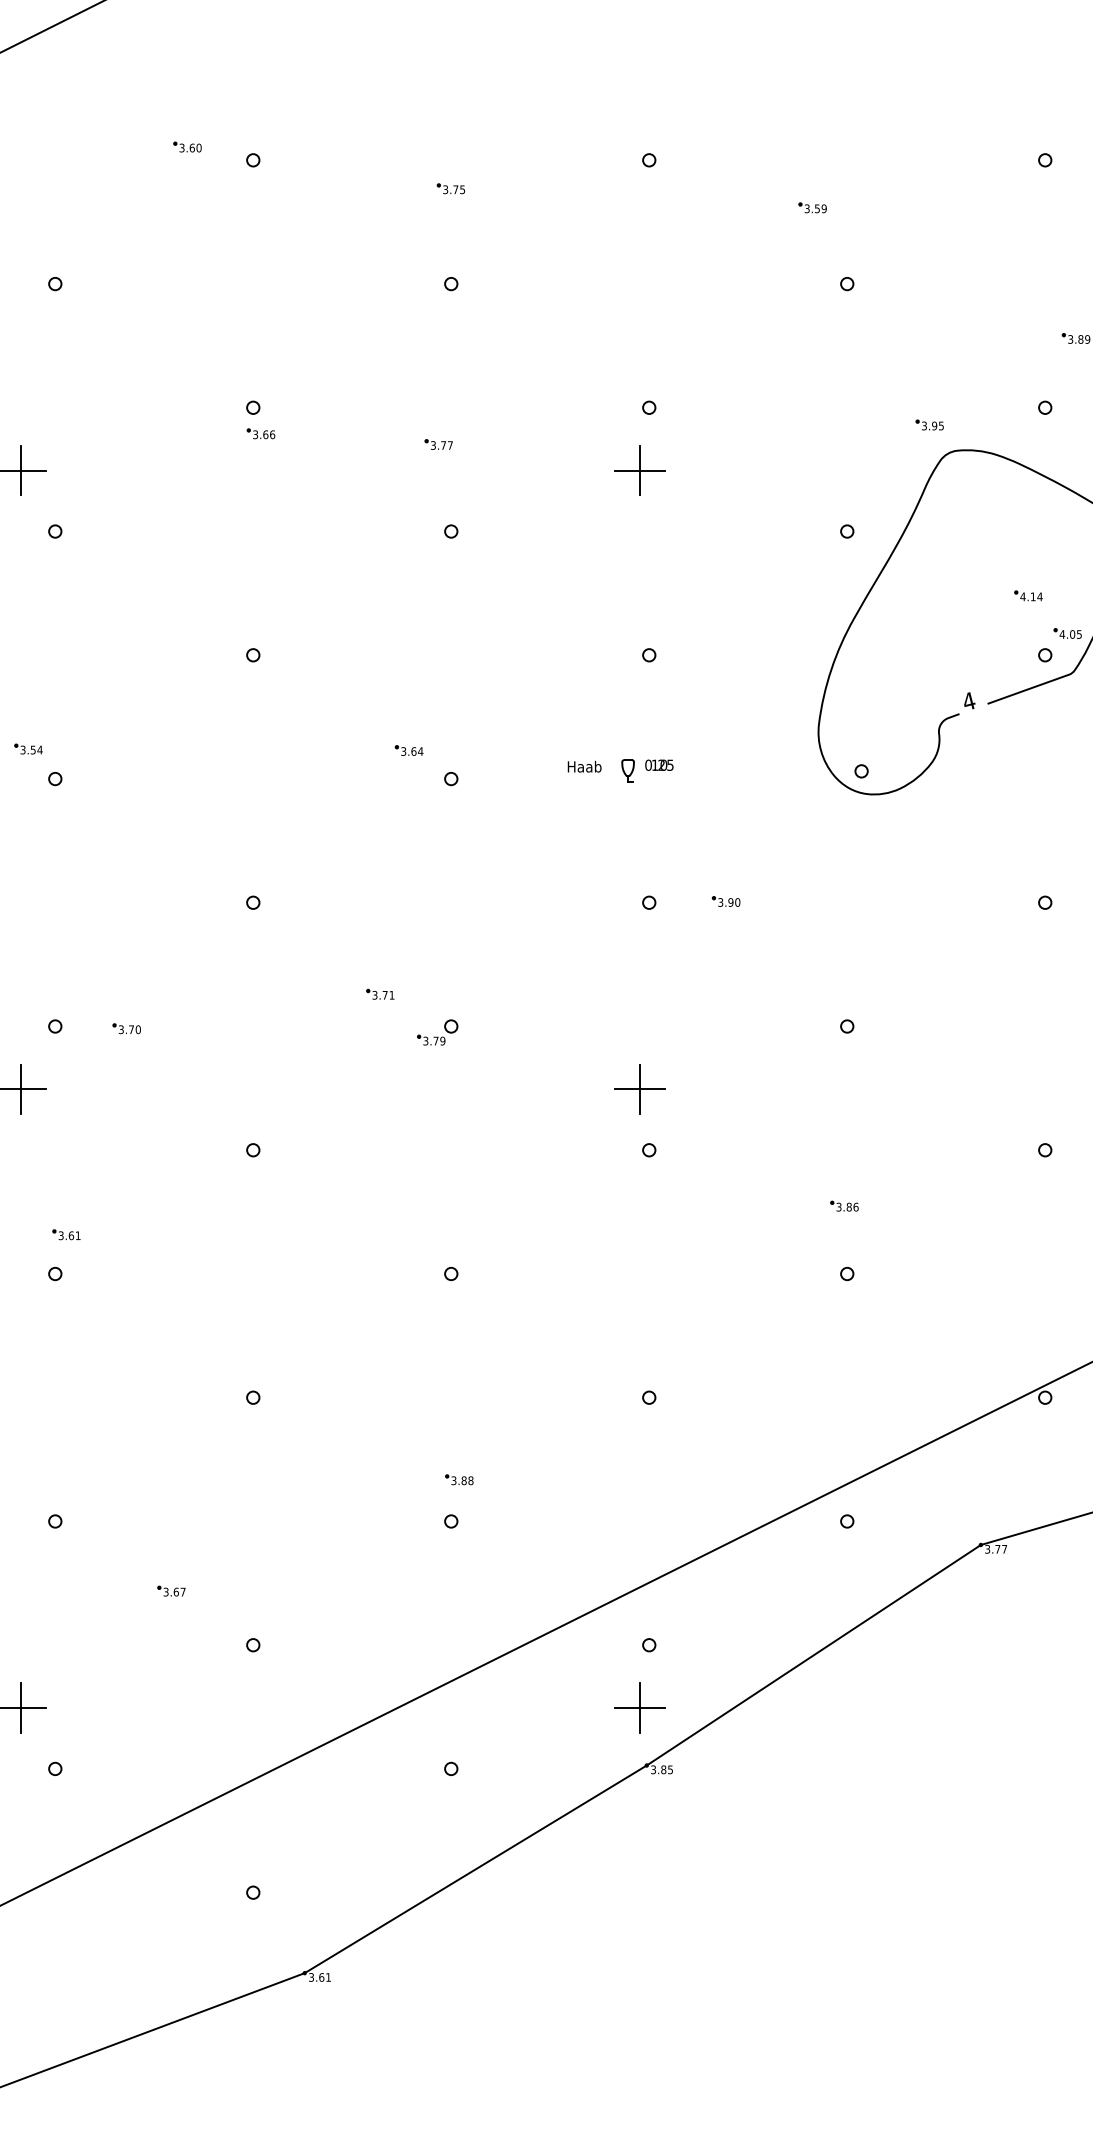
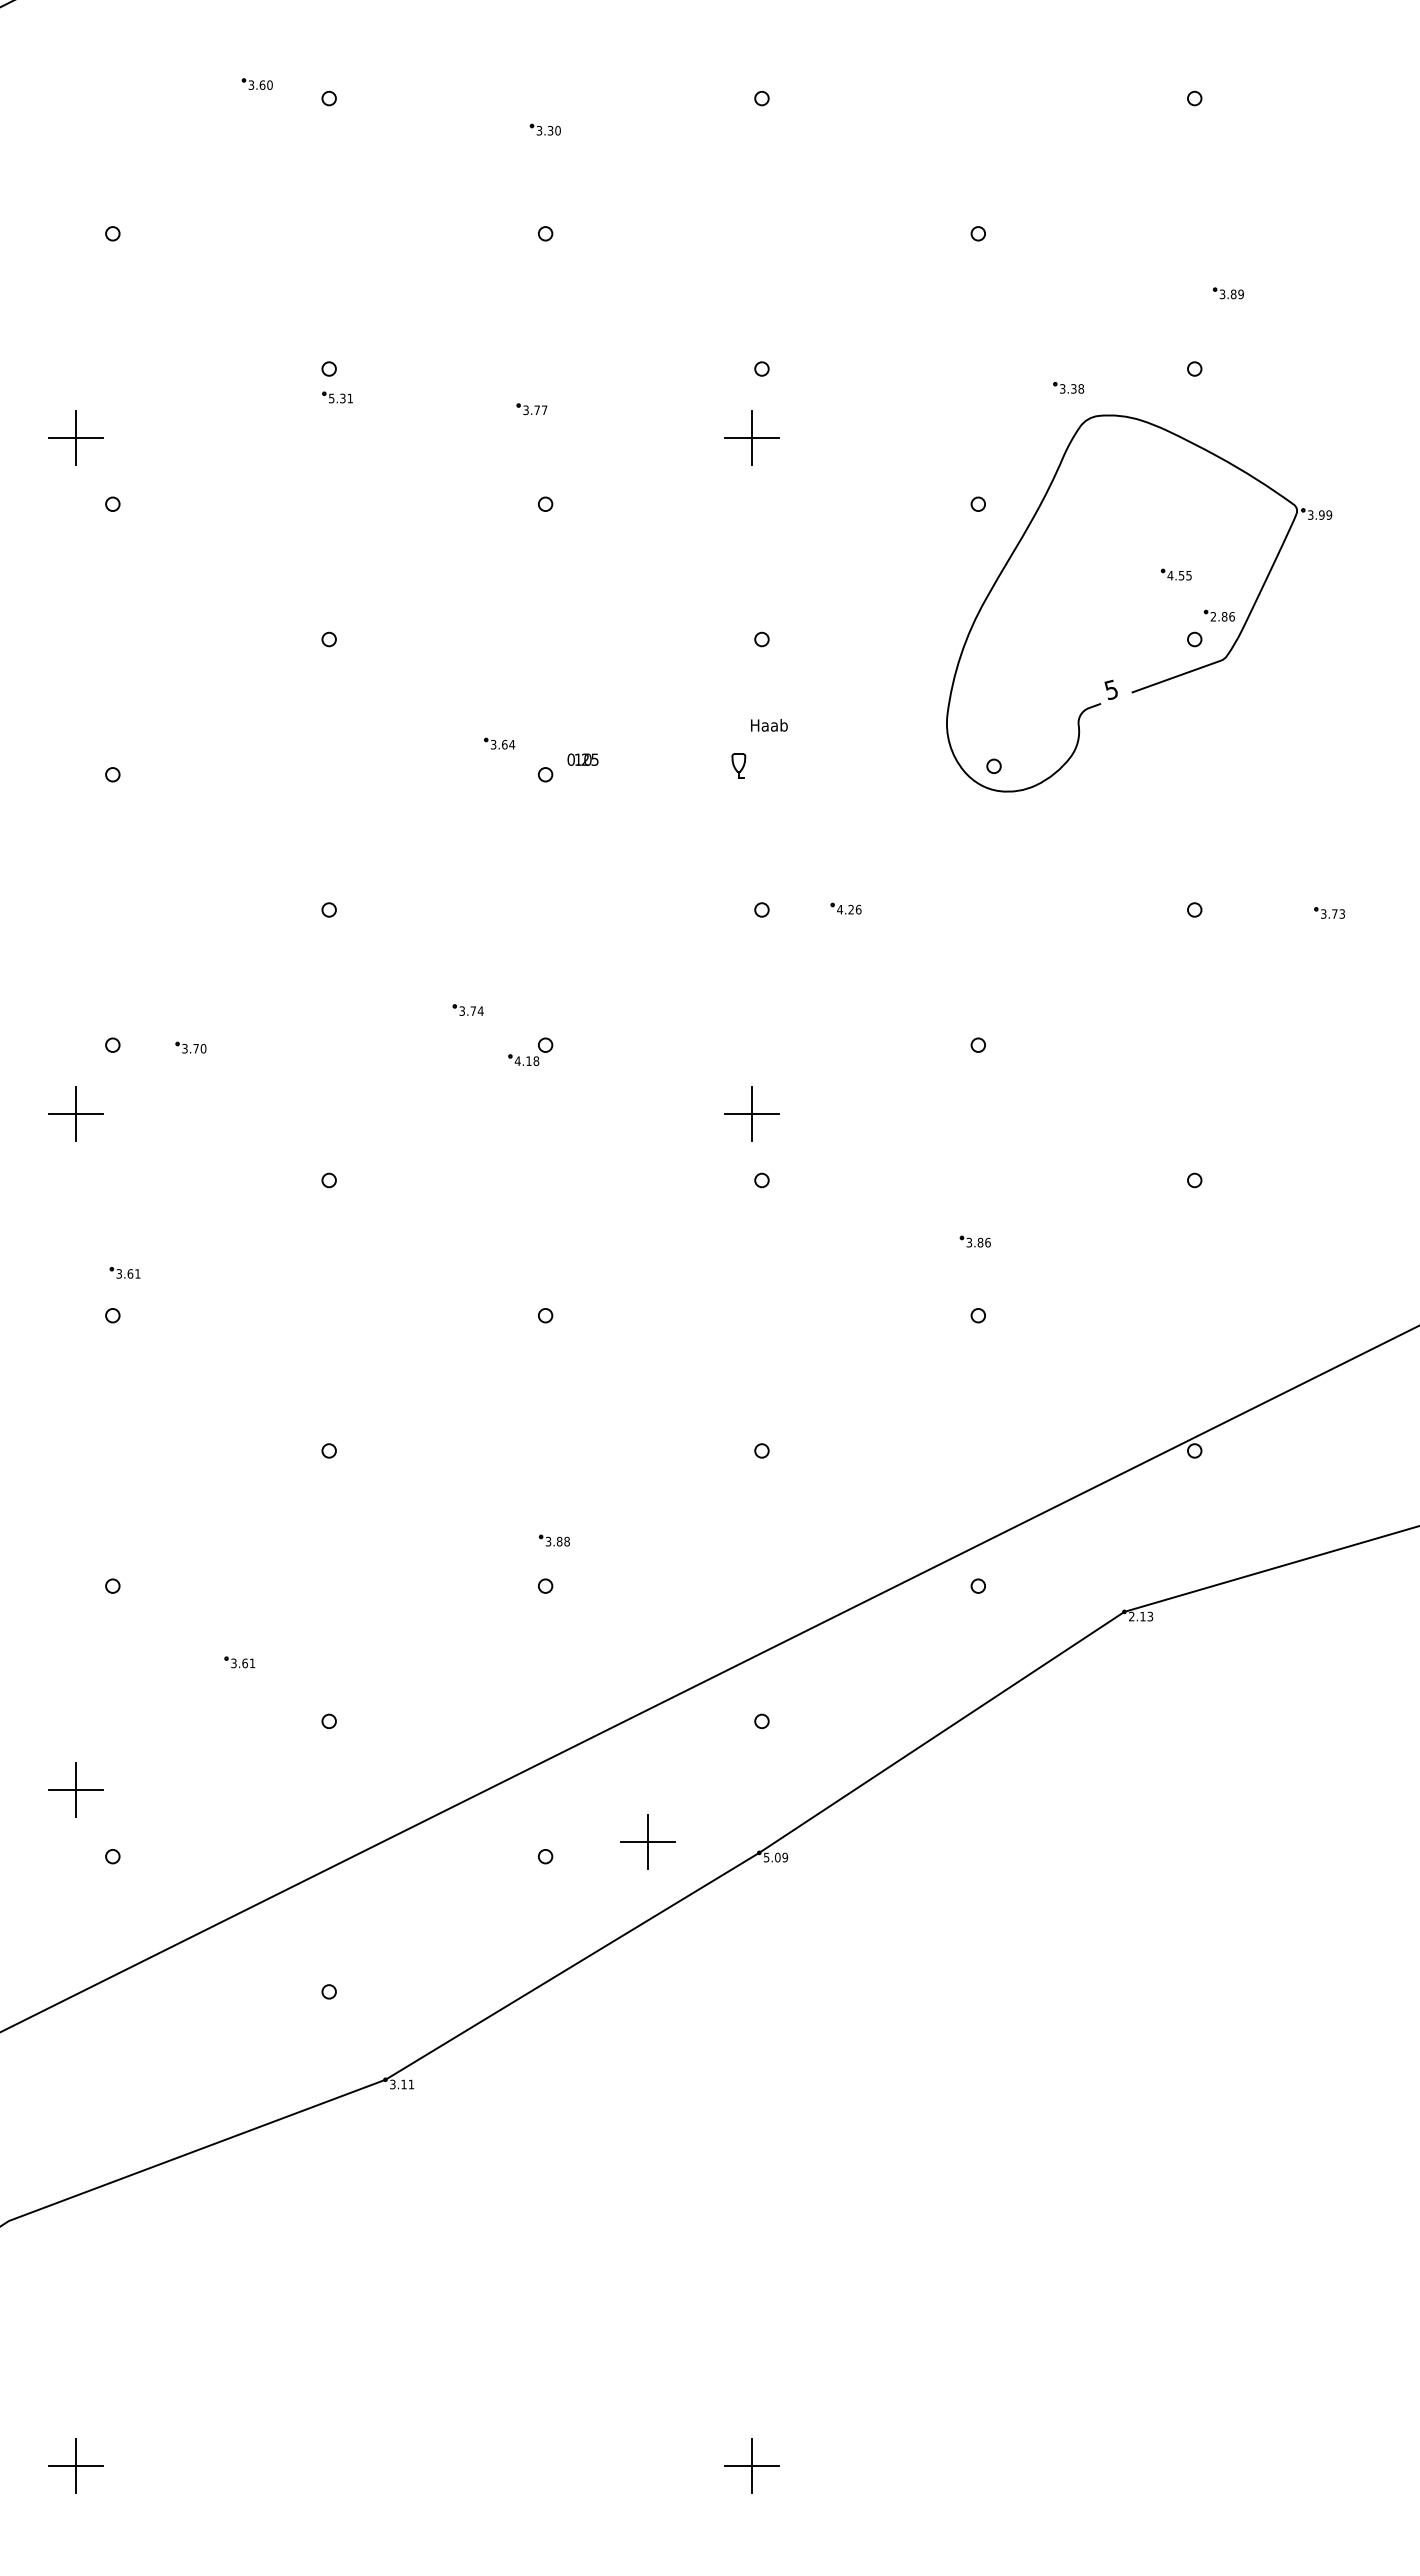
text: (458, 189) -> (553, 130), 3.75 -> 3.30
part: (812, 207) -> (940, 150), removed
text: (937, 425) -> (1077, 388), 3.95 -> 3.38
text: (264, 434) -> (341, 398), 3.66 -> 5.31
text: (1036, 596) -> (1185, 575), 4.14 -> 4.55
text: (1070, 634) -> (1222, 616), 4.05 -> 2.86
text: (969, 701) -> (1111, 689), 4 -> 5
part: (28, 748) -> (83, 741), removed
text: (658, 765) -> (582, 759), moved
text: (584, 766) -> (769, 725), moved
text: (729, 902) -> (849, 909), 3.90 -> 4.26
text: (391, 994) -> (480, 1010), 3.71 -> 3.74
text: (433, 1040) -> (526, 1060), 3.79 -> 4.18
text: (996, 1549) -> (1141, 1616), 3.77 -> 2.13
text: (183, 1592) -> (252, 1663), 3.67 -> 3.61
part: (639, 1707) -> (647, 1841), moved
text: (662, 1769) -> (776, 1857), 3.85 -> 5.09
text: (321, 1977) -> (403, 2084), 3.61 -> 3.11

